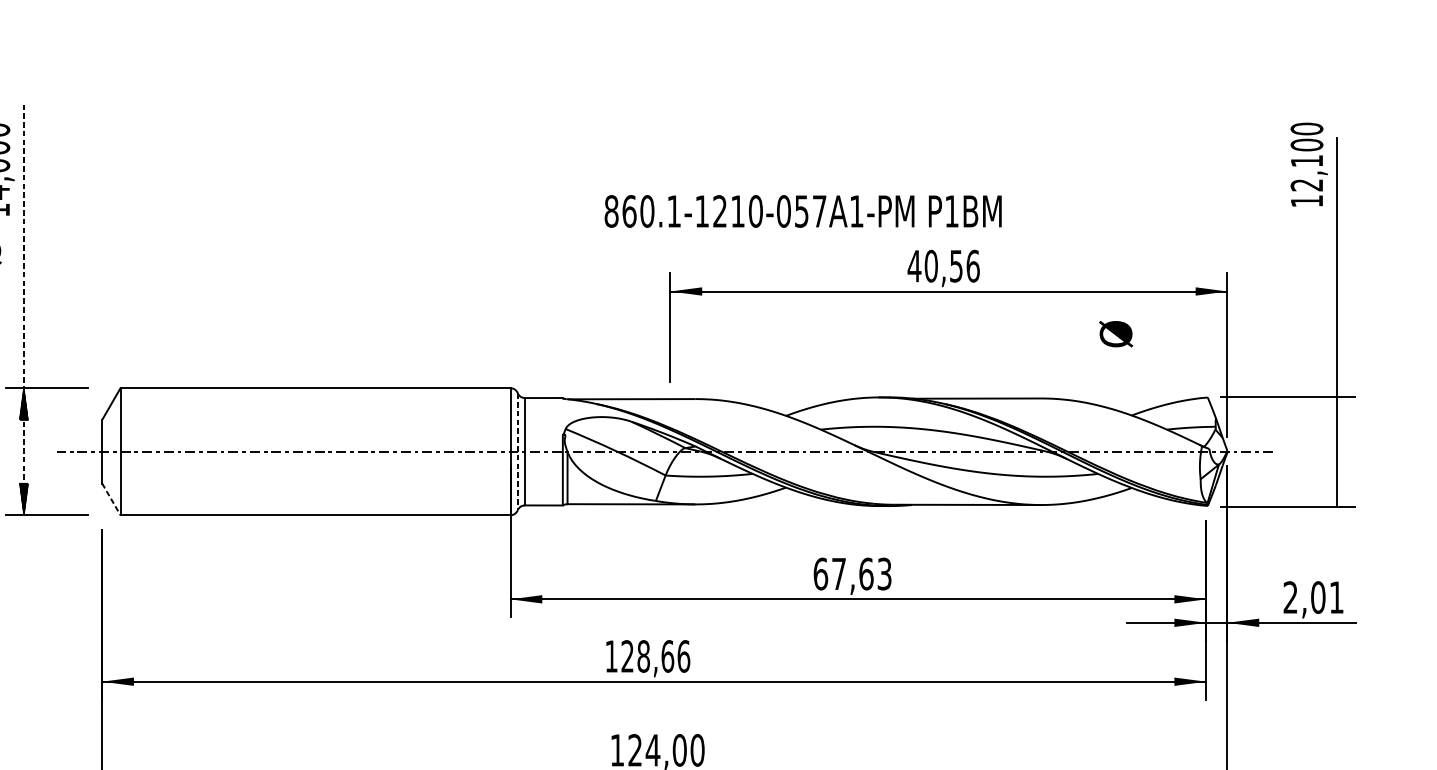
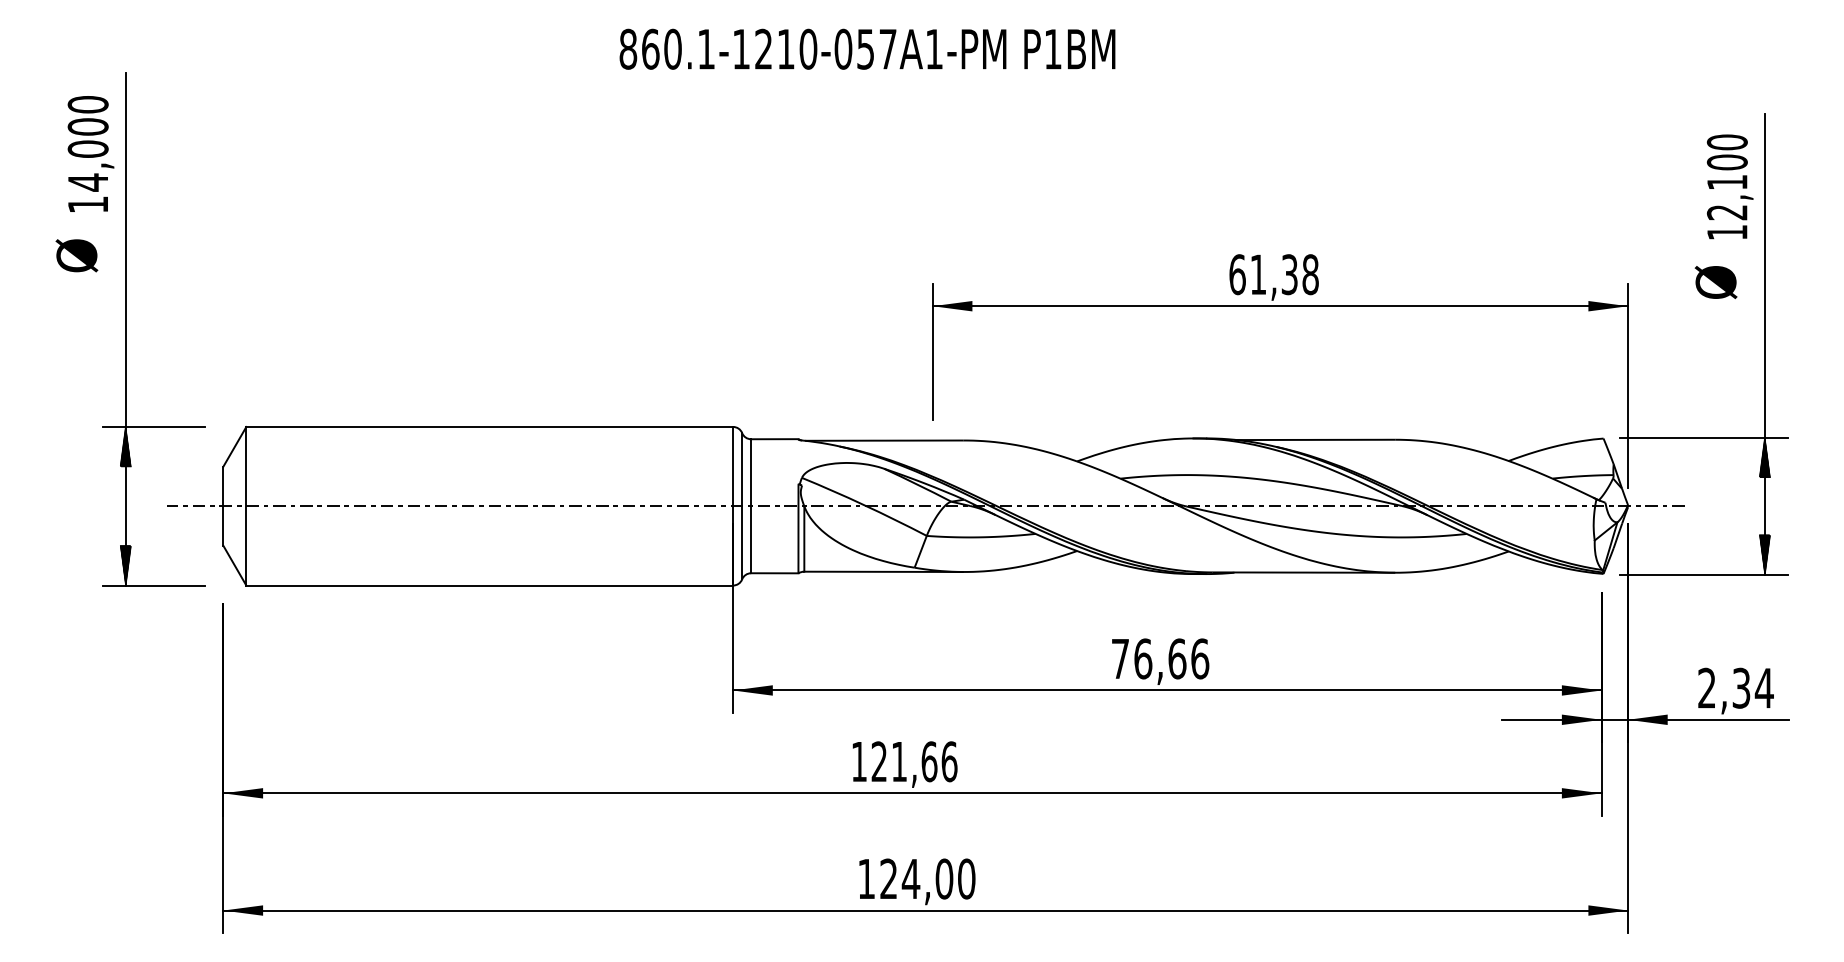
text: (1308, 164) -> (1729, 186), moved
text: (803, 210) -> (867, 48), moved
text: (943, 266) -> (1273, 274), 40,56 -> 61,38
line: (23, 309) -> (125, 328), dashed -> solid
text: (1115, 334) -> (1715, 282), moved
hatch: (1336, 412) -> (1764, 457), added
line: (518, 451) -> (742, 506), dashed -> solid
hatch: (1336, 490) -> (1764, 554), added
line: (111, 499) -> (234, 565), dashed -> solid
text: (852, 573) -> (1160, 658), 67,63 -> 76,66
text: (1327, 596) -> (1752, 687), 2,01 -> 2,34
text: (643, 656) -> (899, 761), 128,66 -> 121,66

